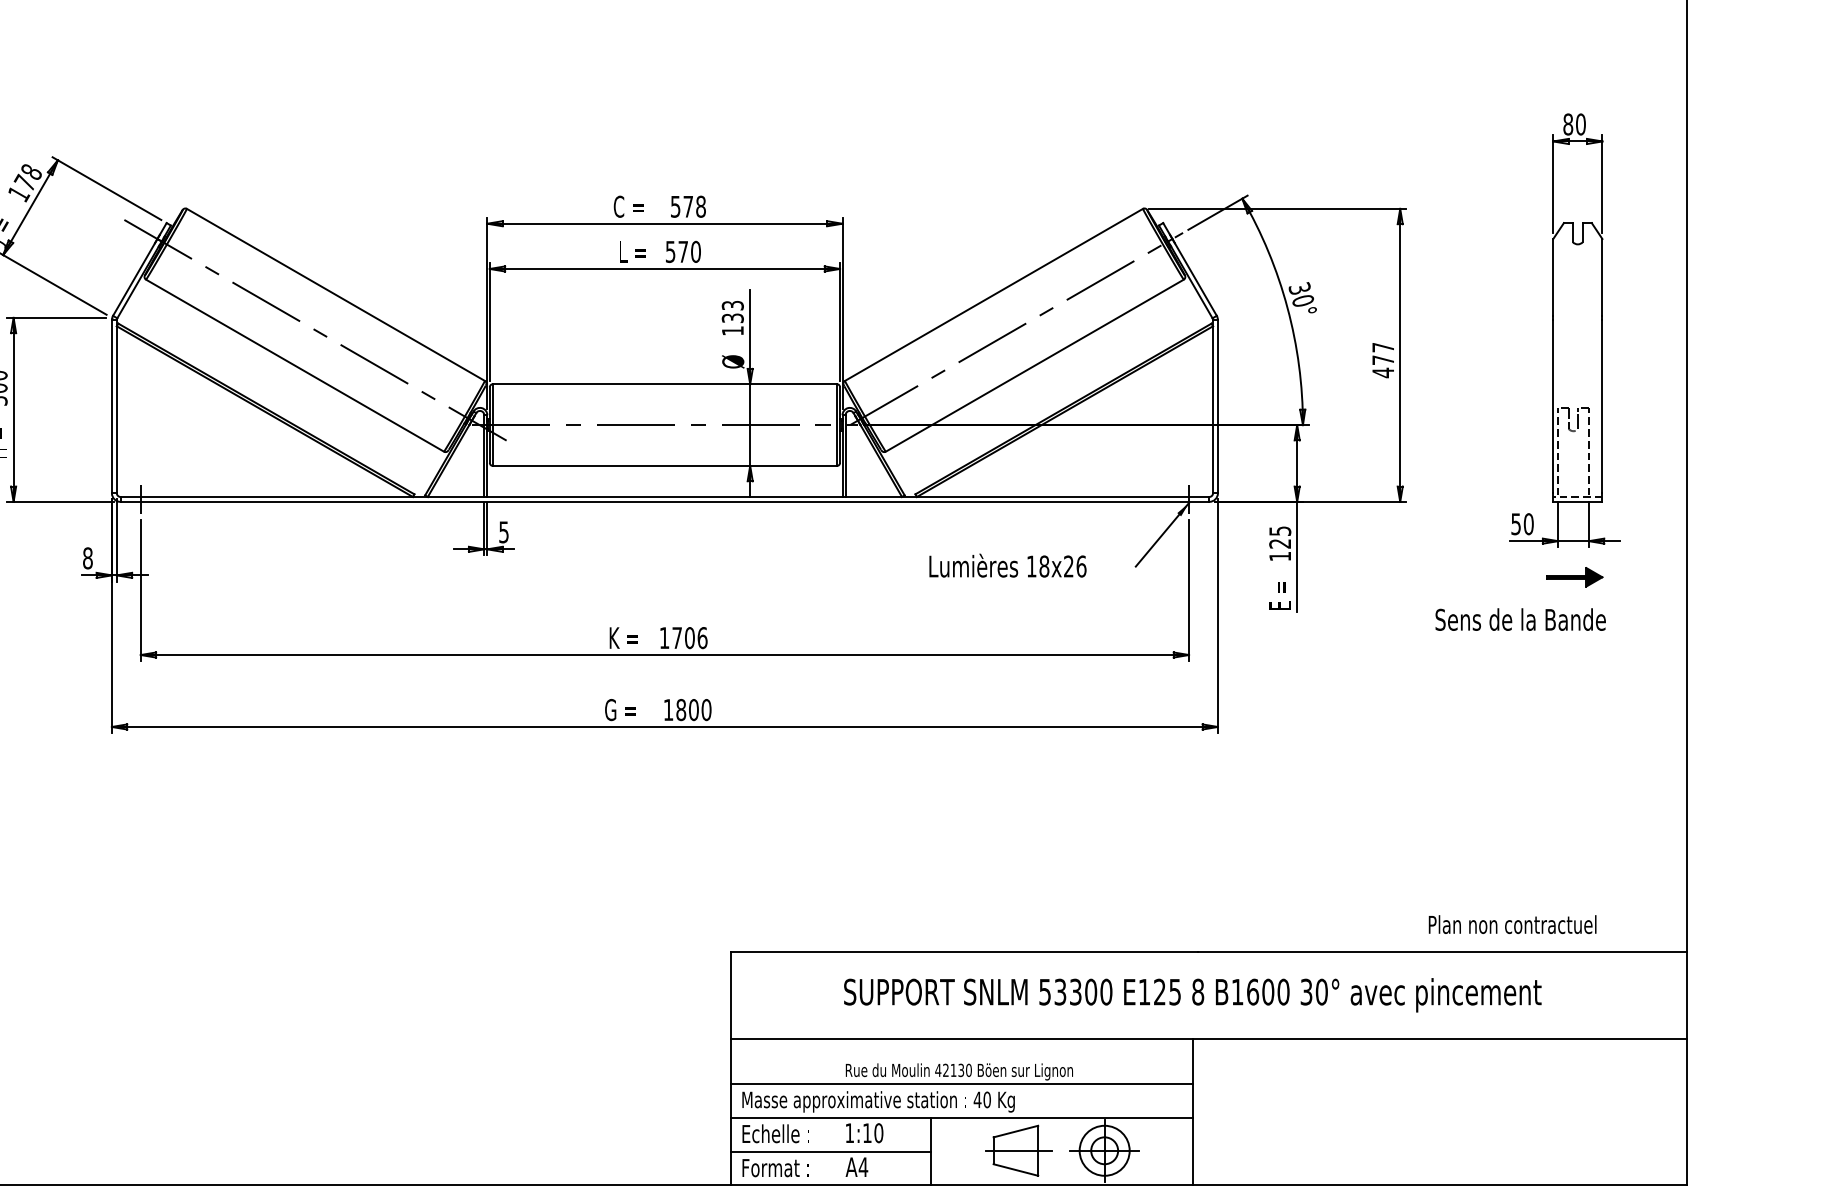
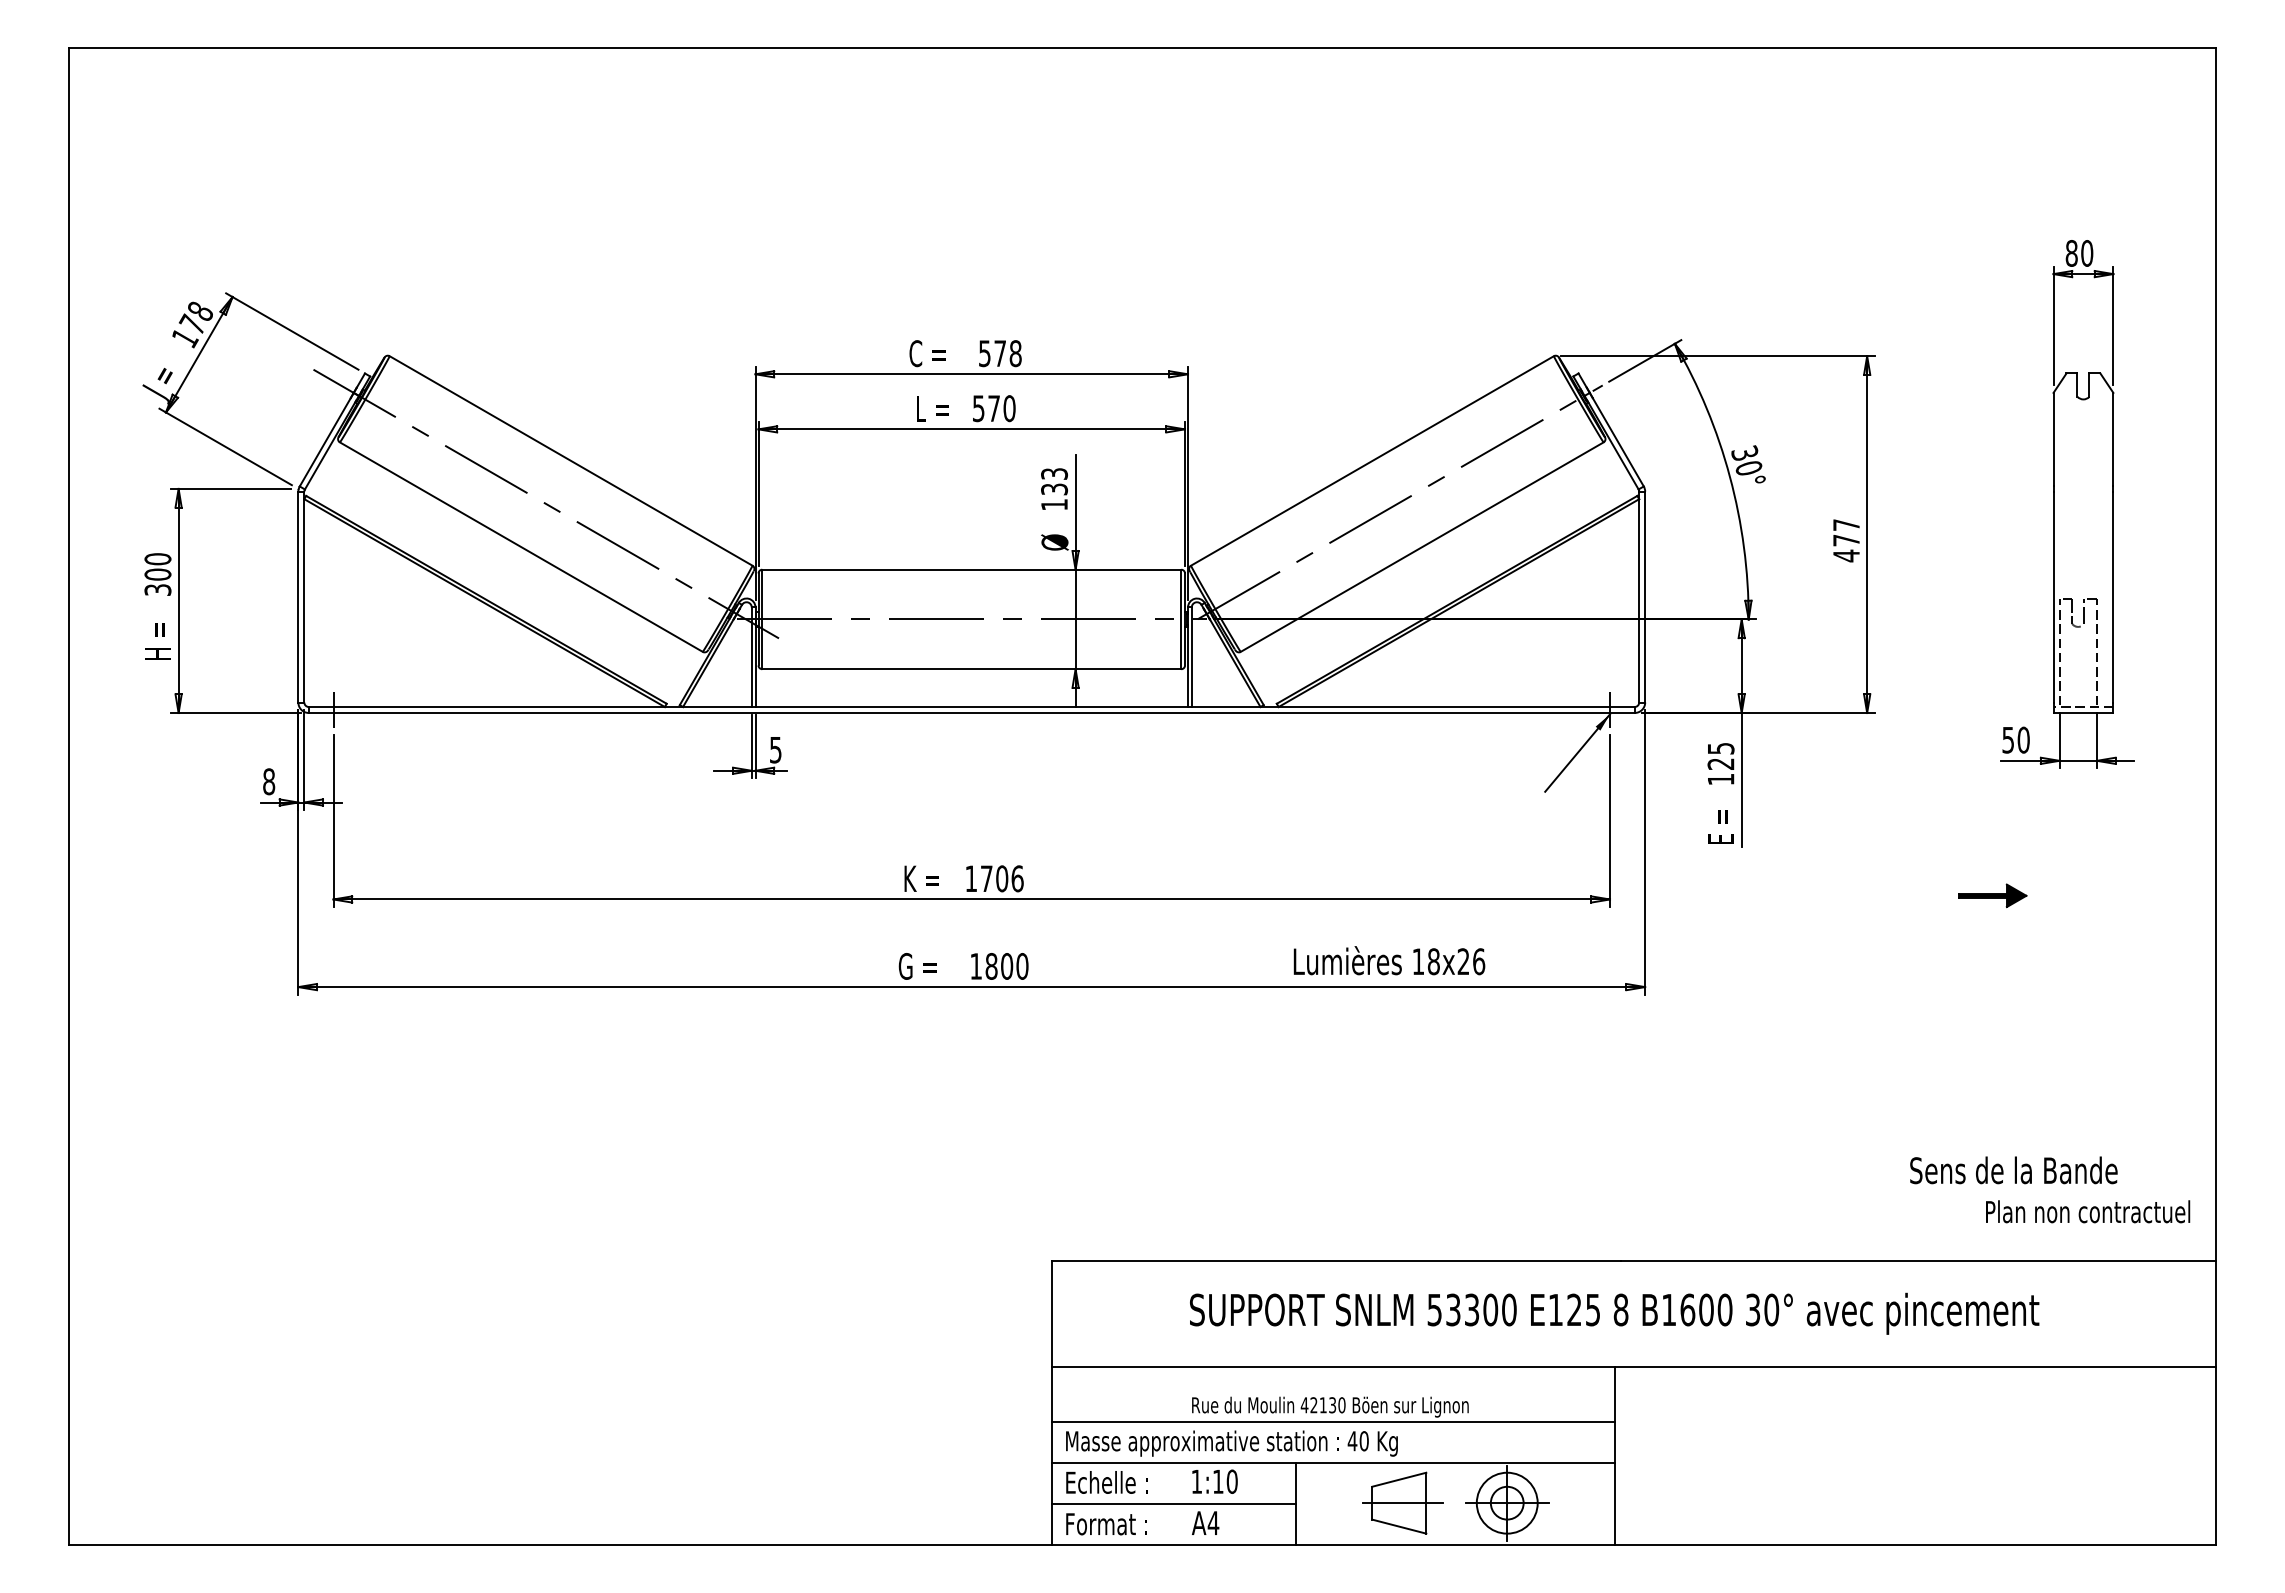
text: (1007, 565) -> (1389, 960), moved
part: (1574, 577) -> (1992, 895), moved
text: (1520, 619) -> (2013, 1170), moved
text: (1513, 924) -> (2088, 1211), moved

